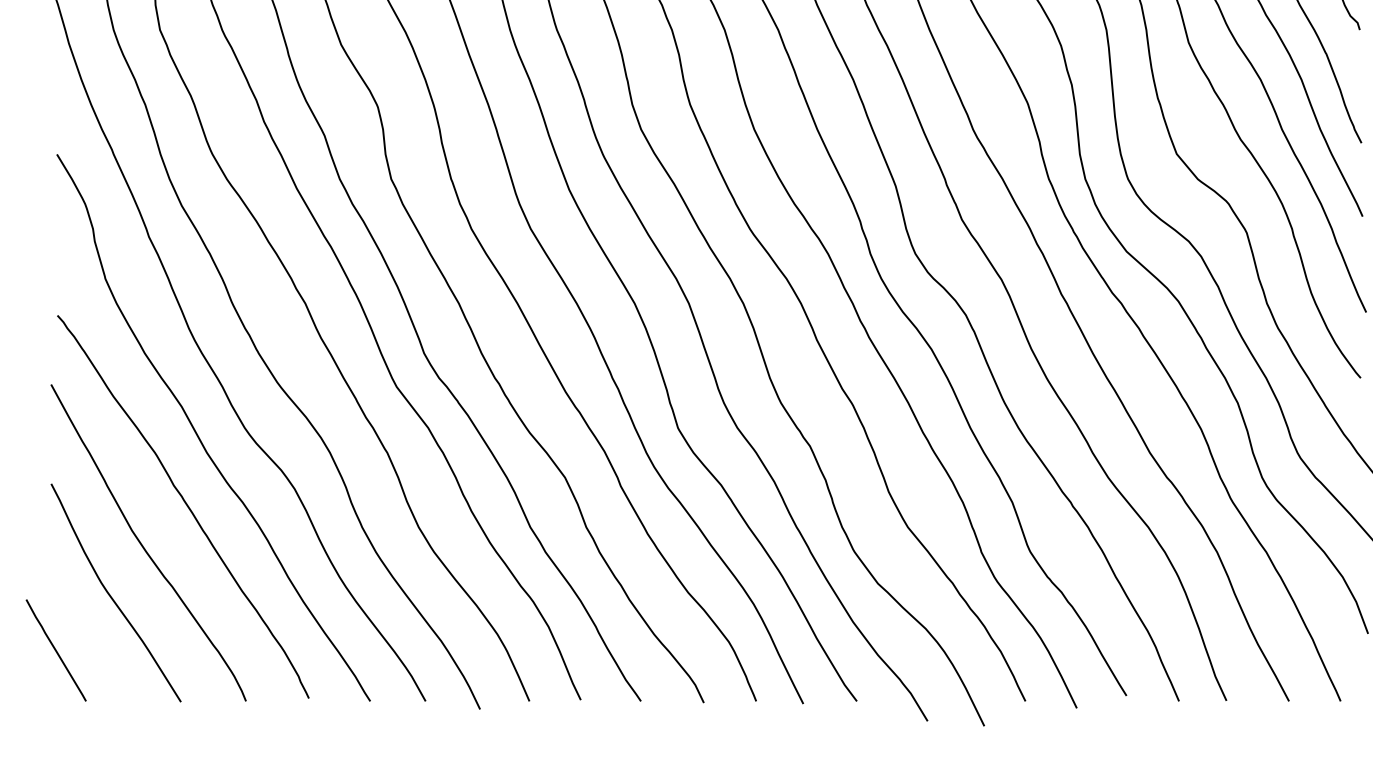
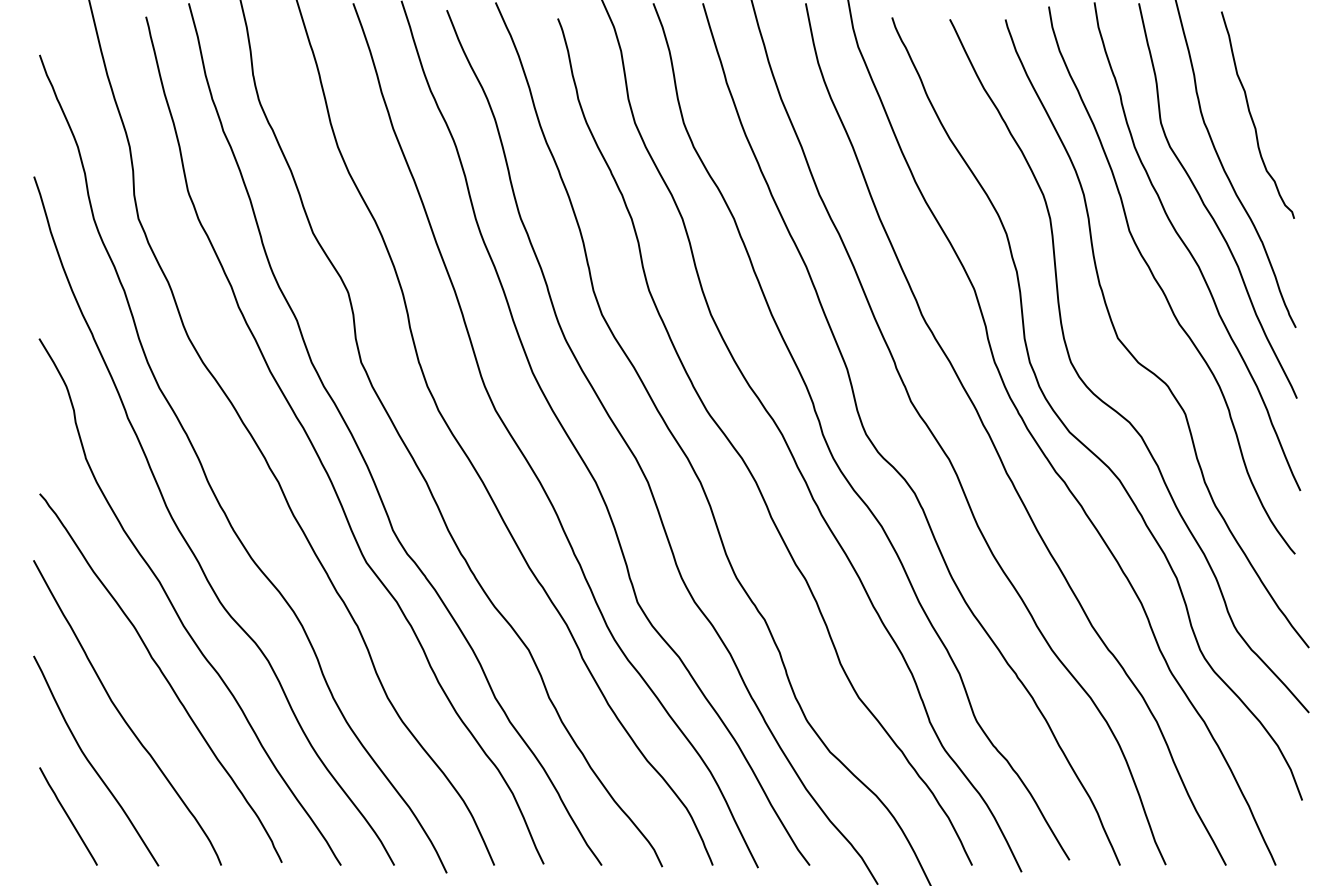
line: (56, 650) -> (68, 816), moved

